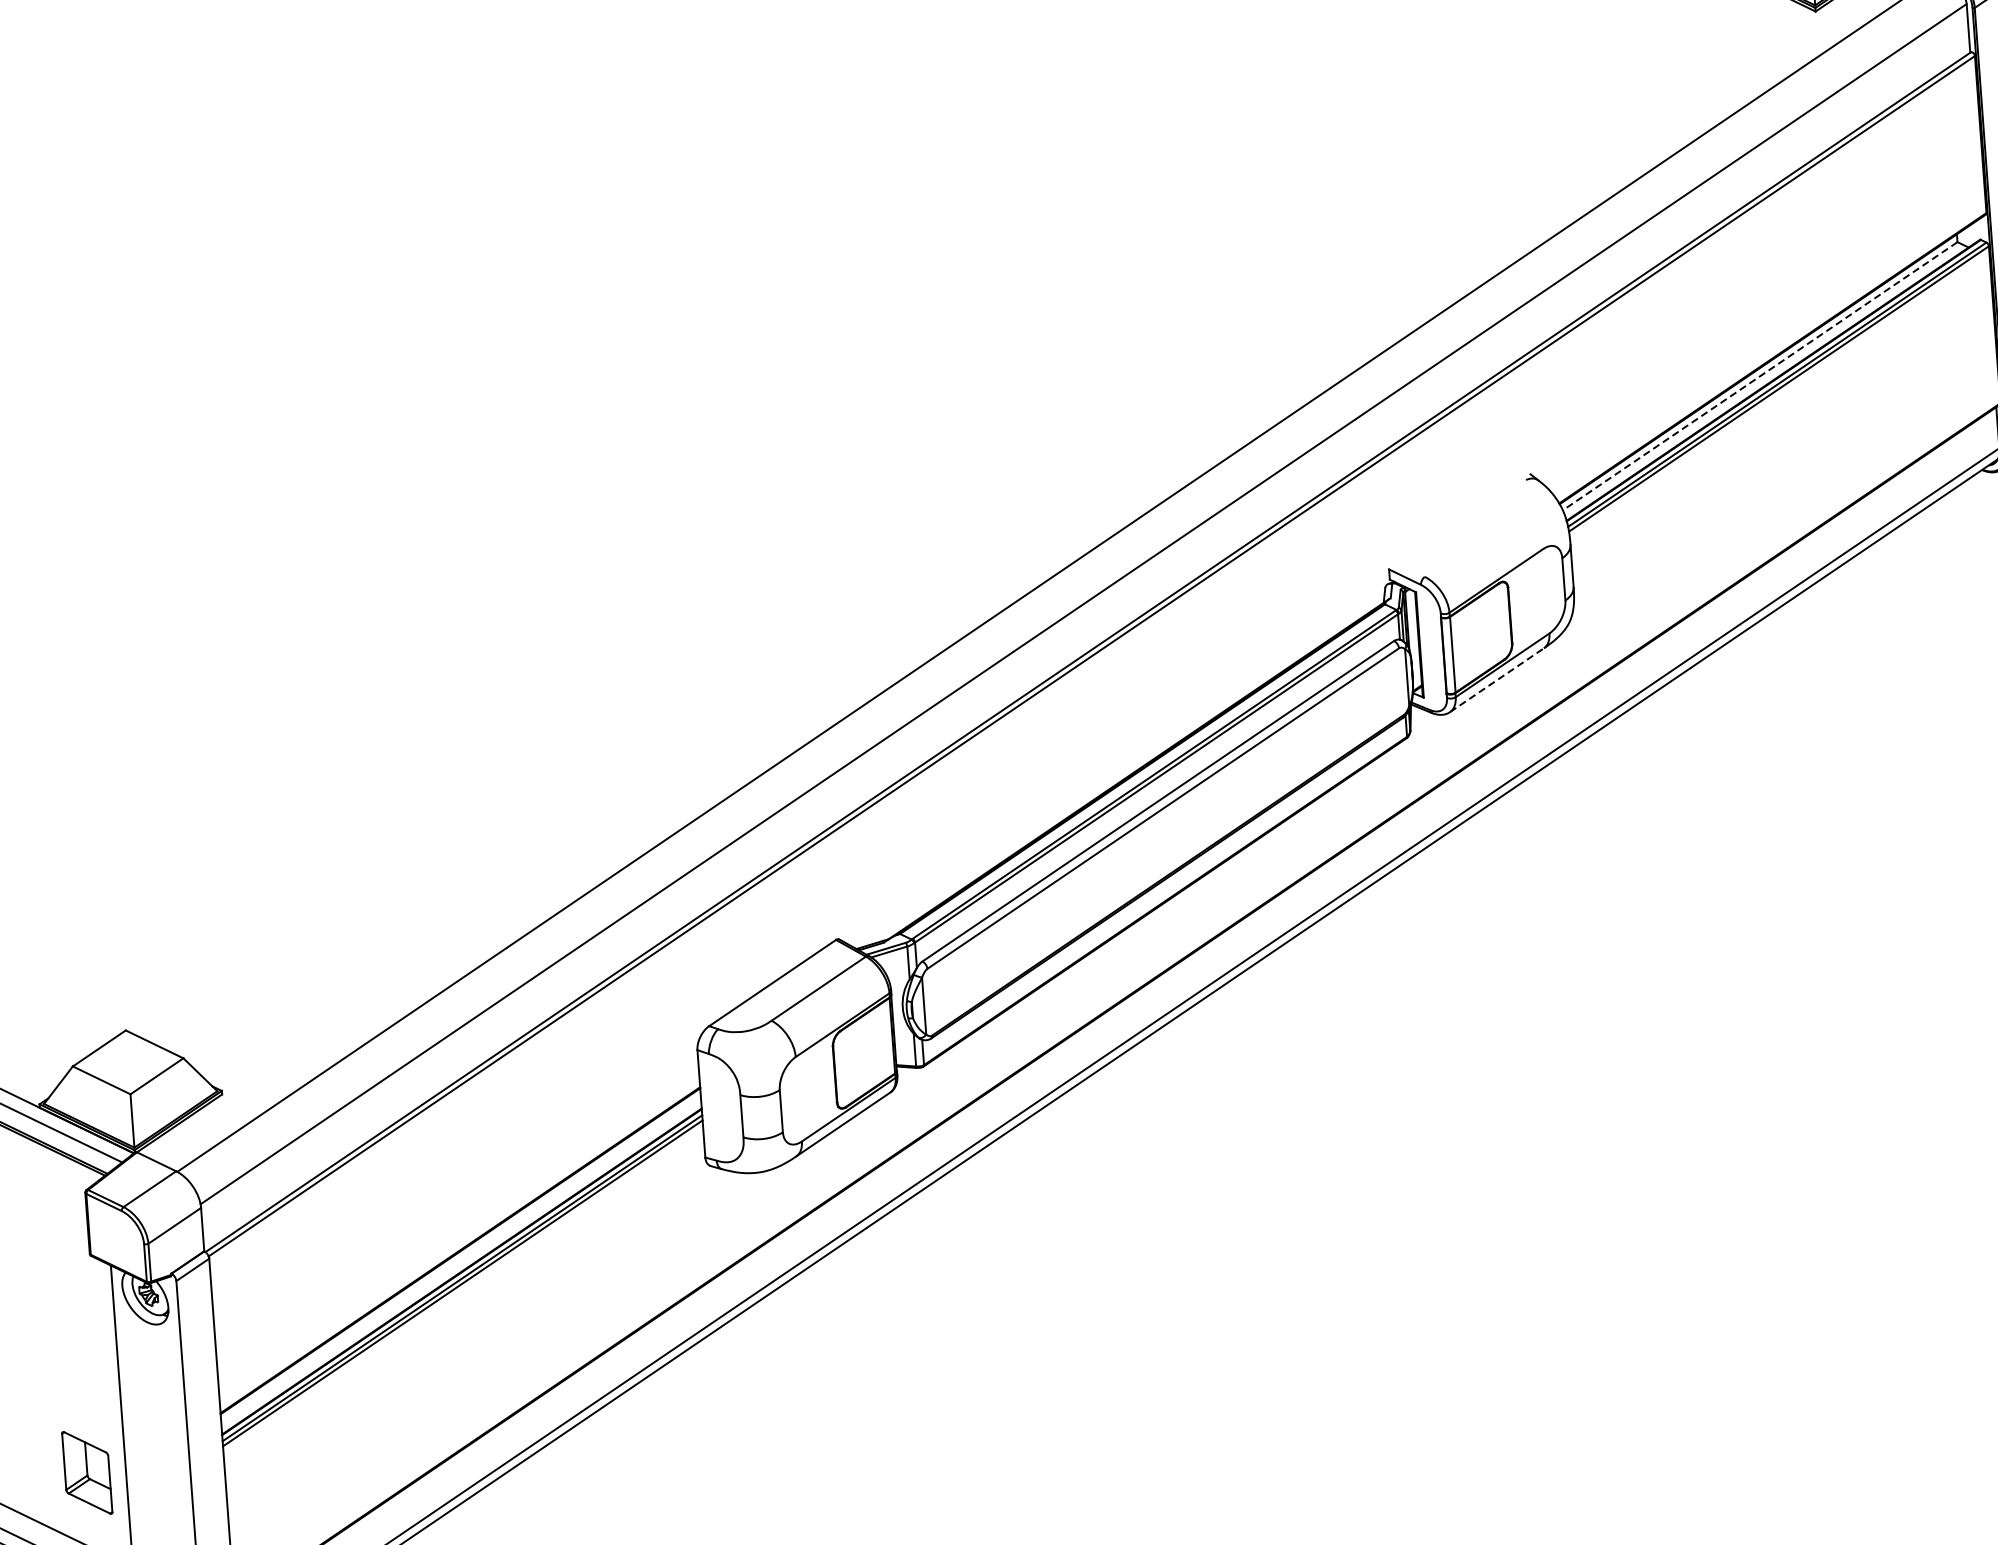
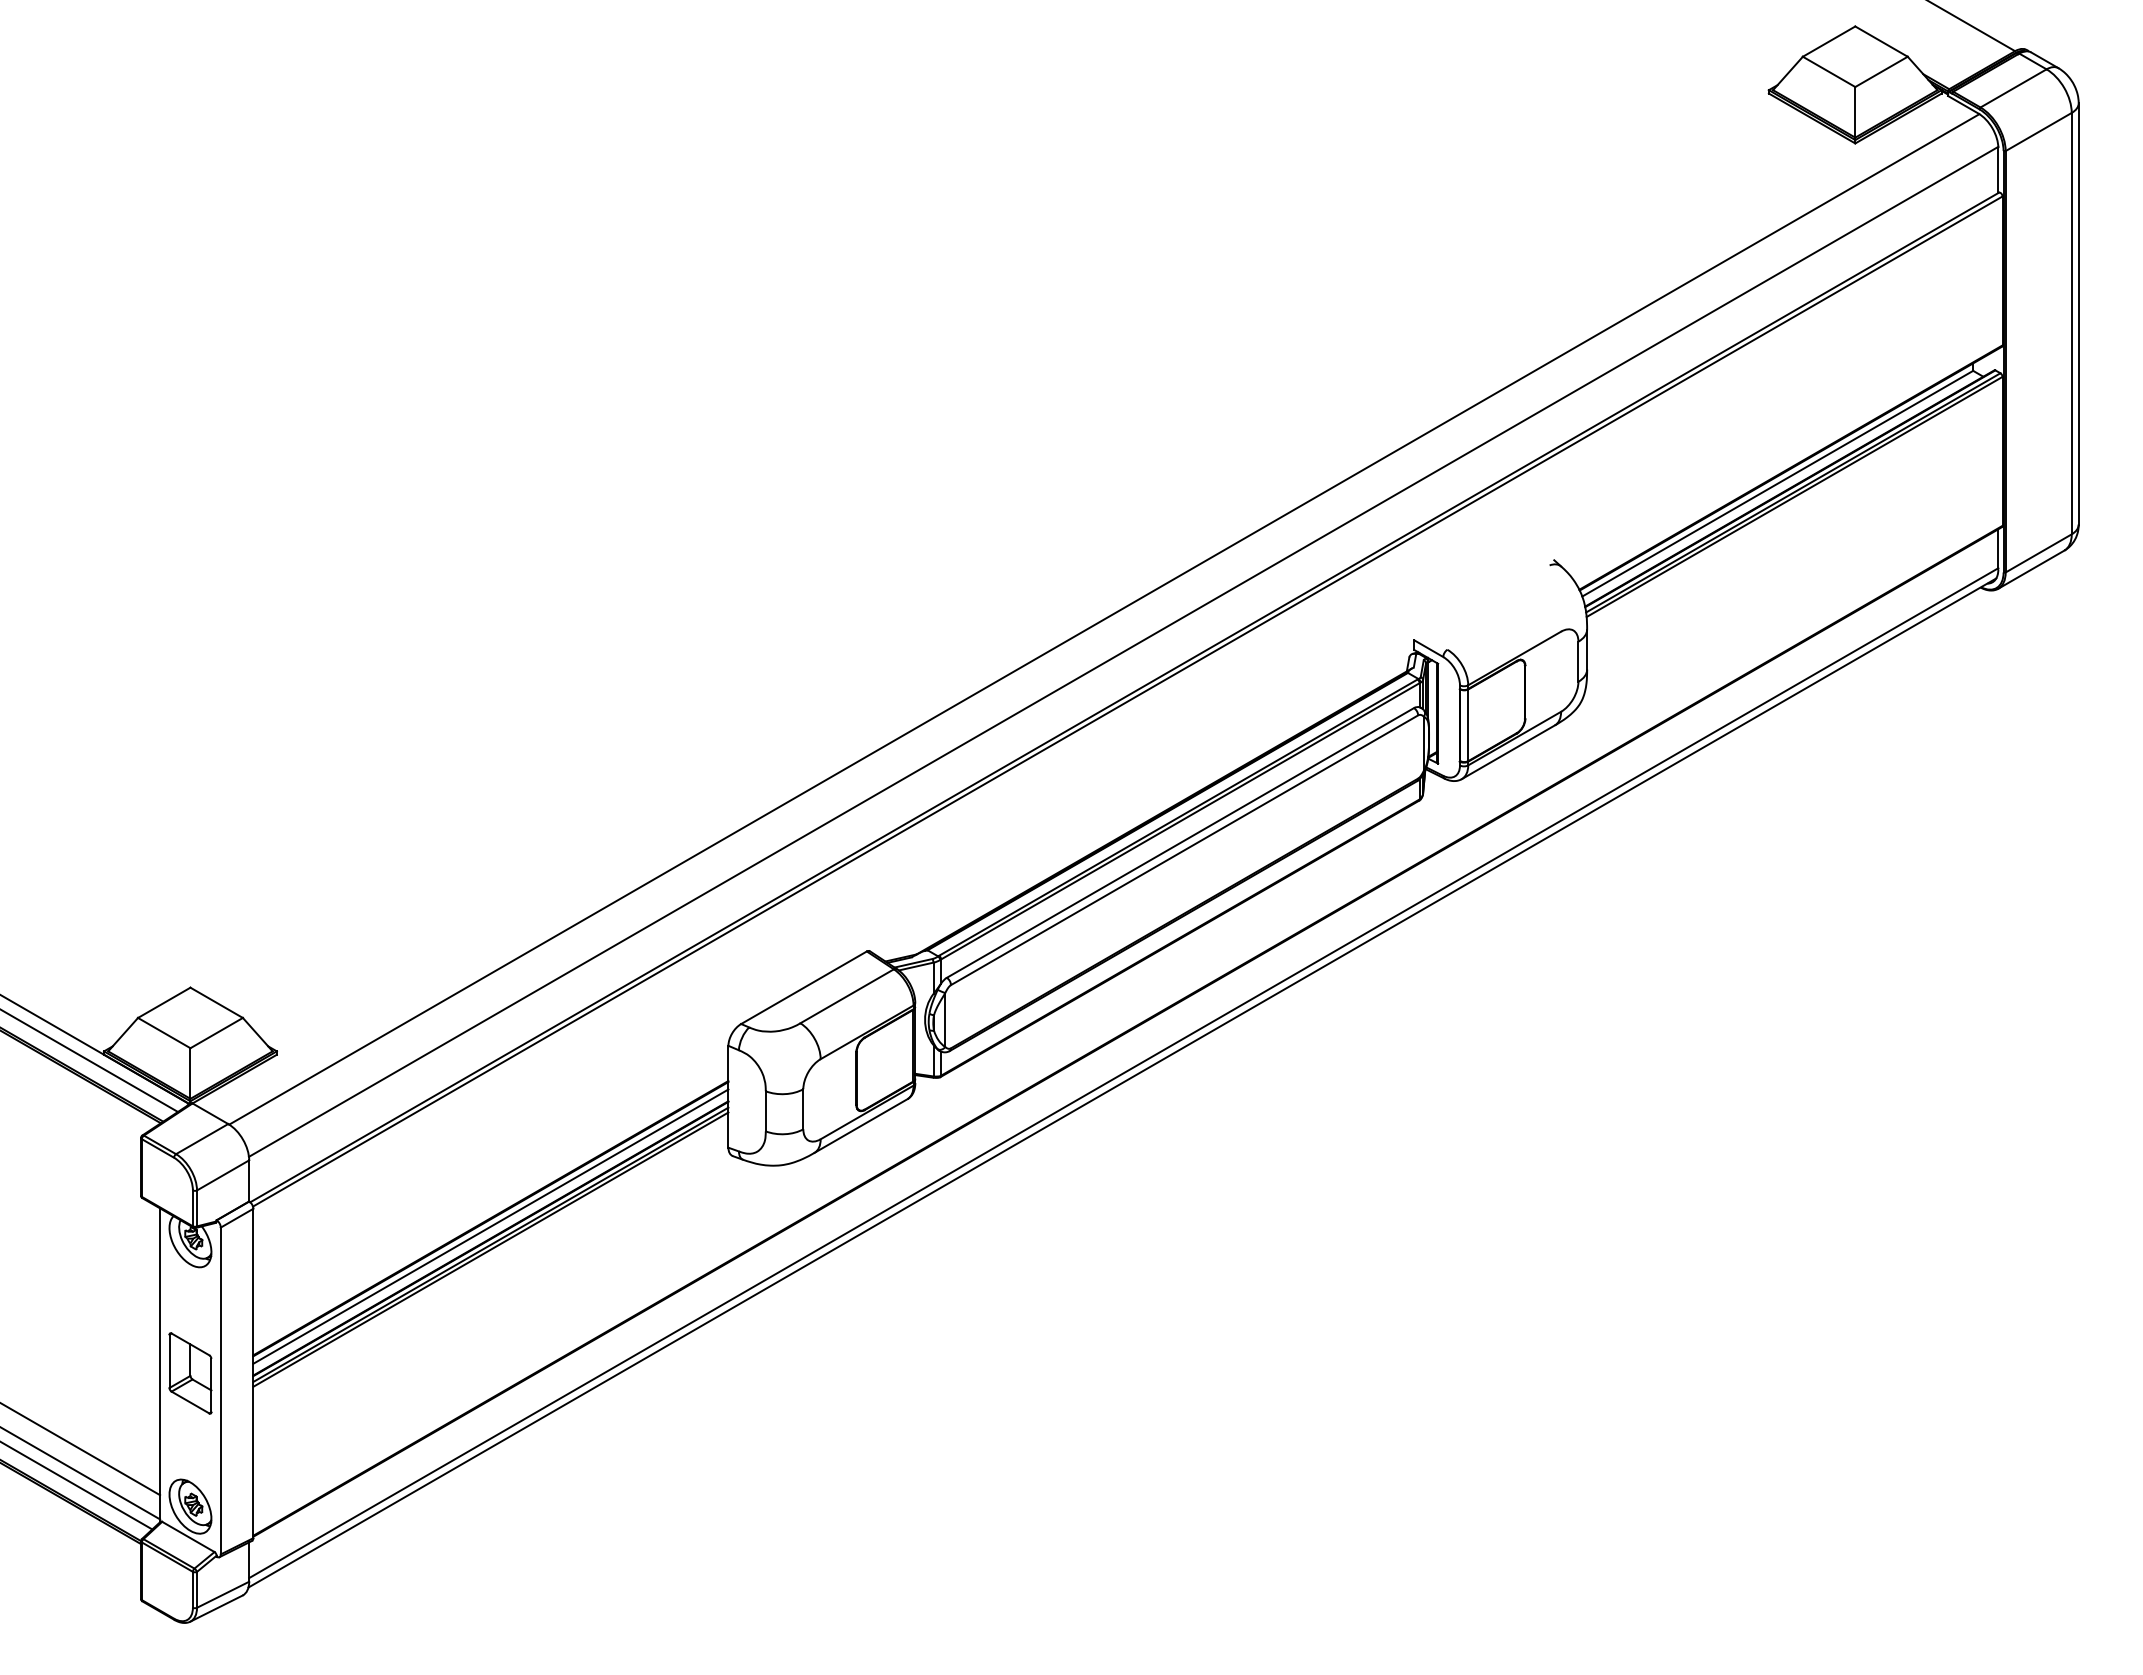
line: (1759, 376) -> (1777, 483), dashed -> solid
line: (1497, 680) -> (1508, 752), dashed -> solid
line: (460, 1259) -> (490, 1226), added
part: (87, 1472) -> (190, 1373), moved

